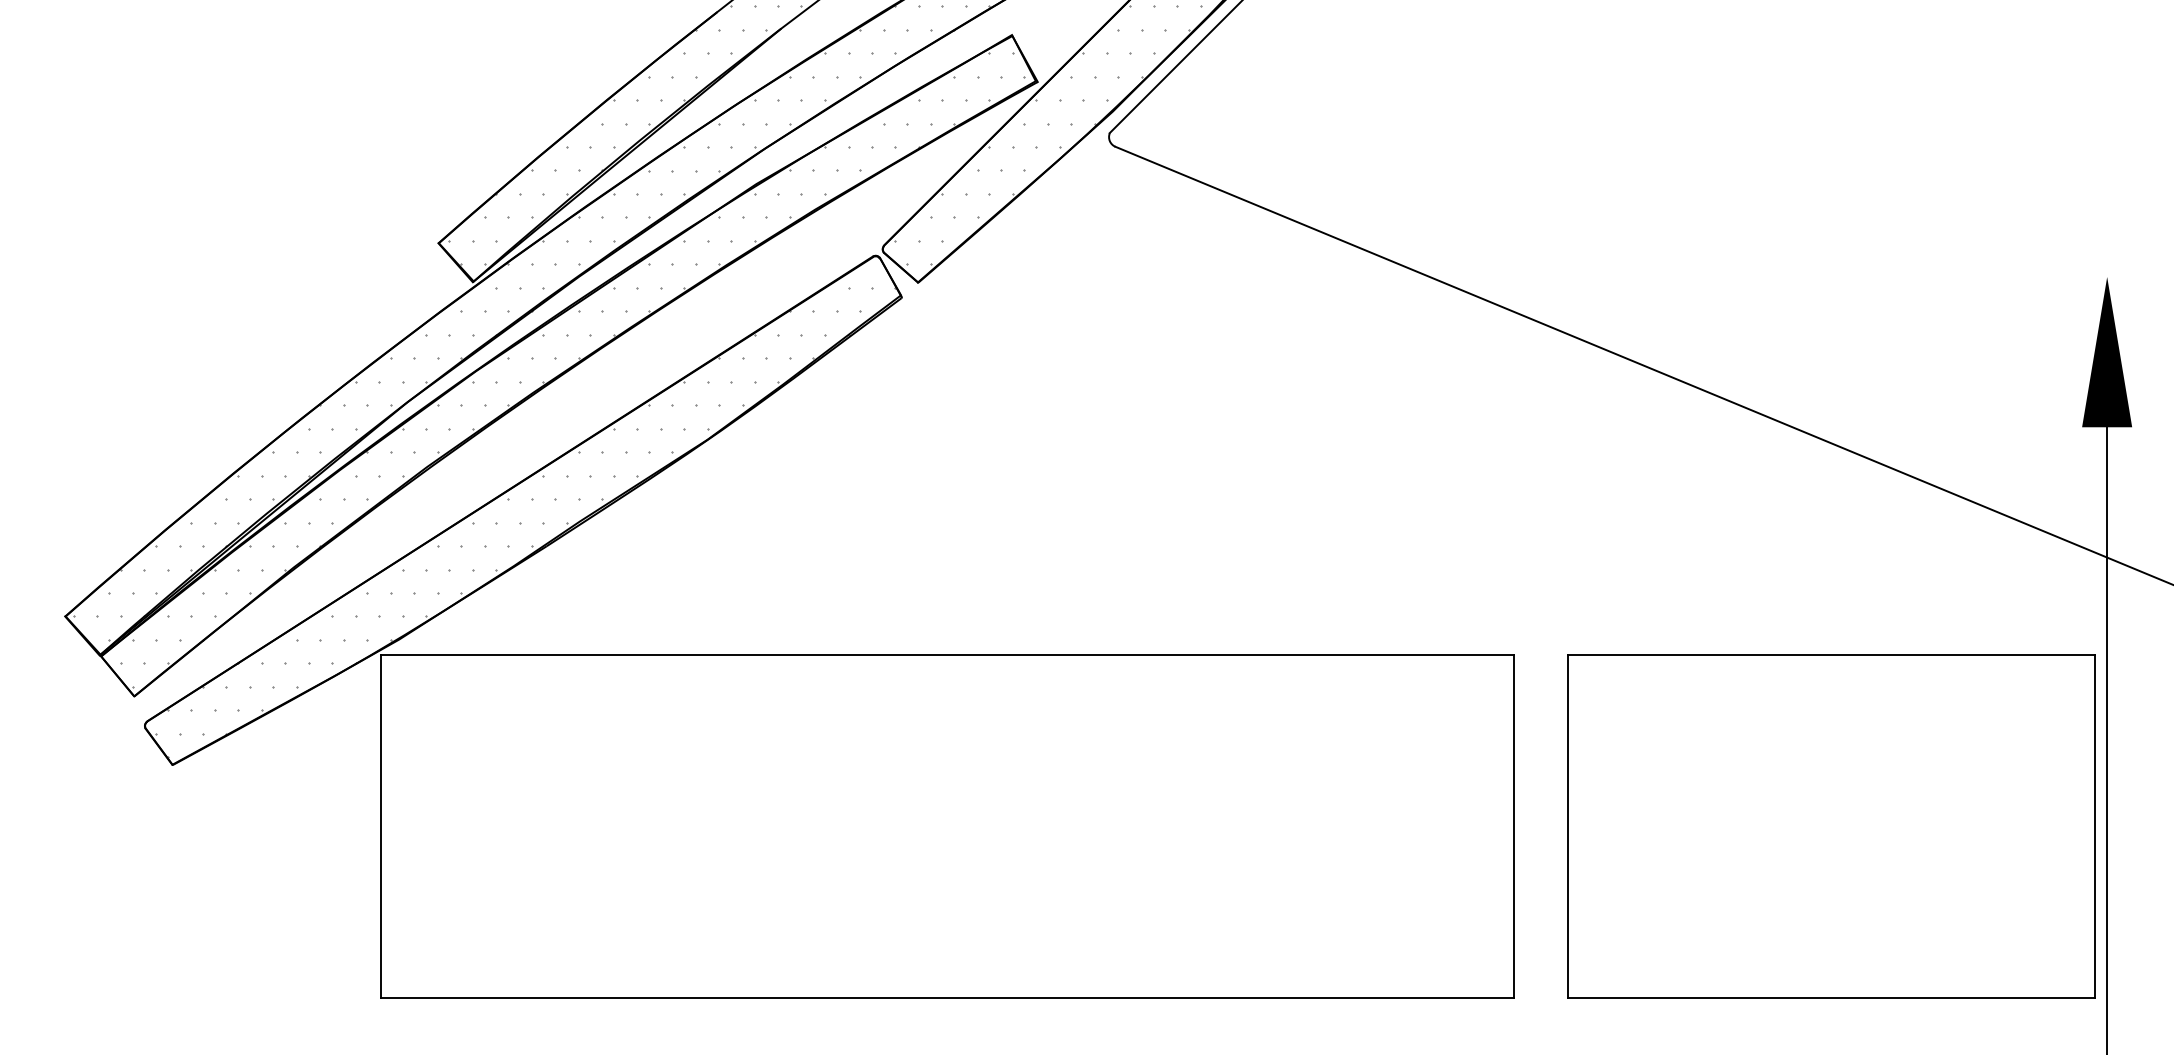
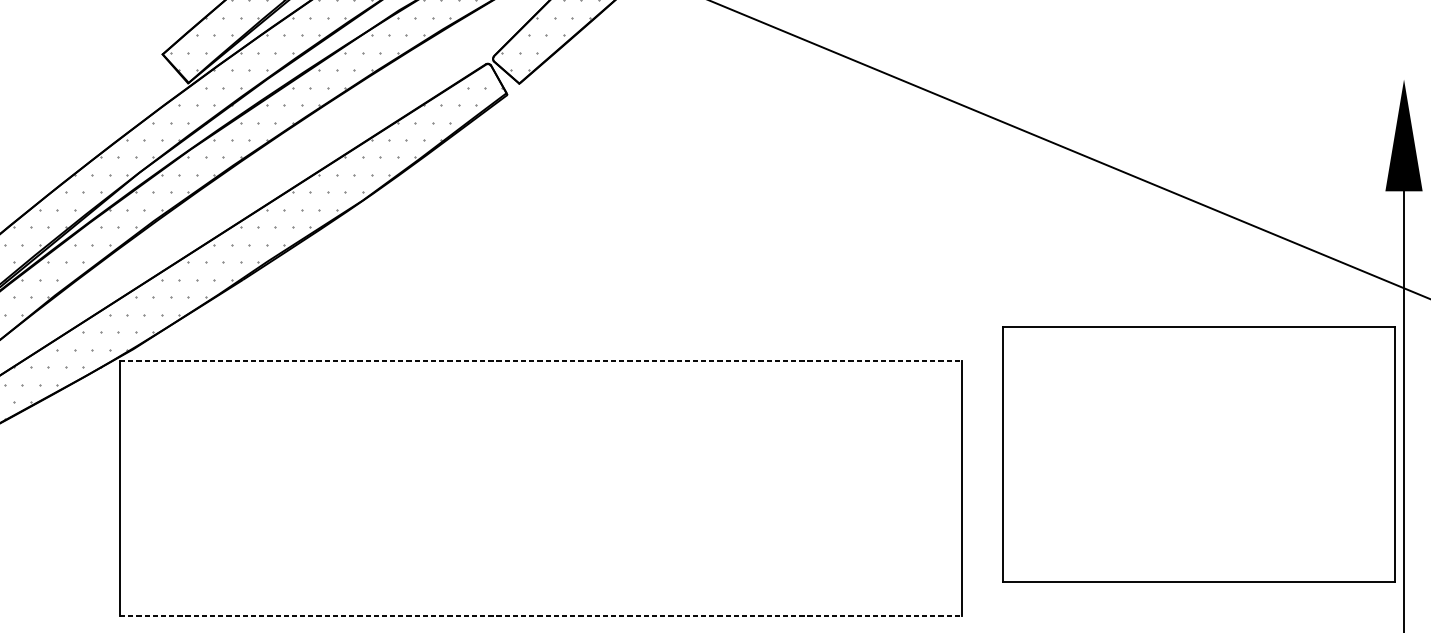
line: (947, 655) -> (541, 361), solid -> dashed
part: (1831, 826) -> (1198, 454), moved
line: (947, 998) -> (541, 616), solid -> dashed

